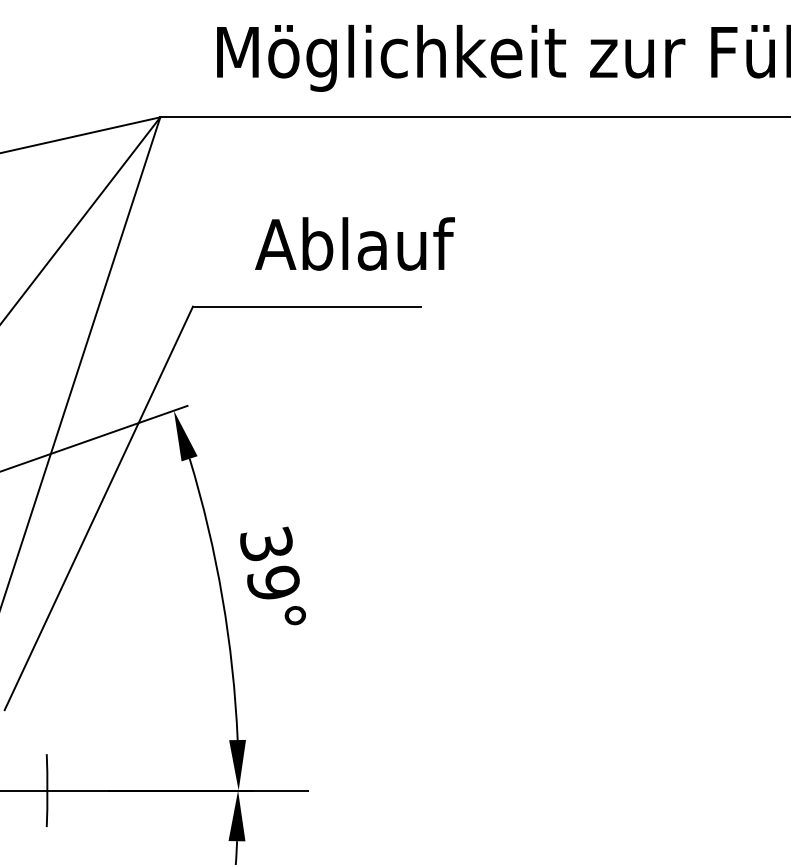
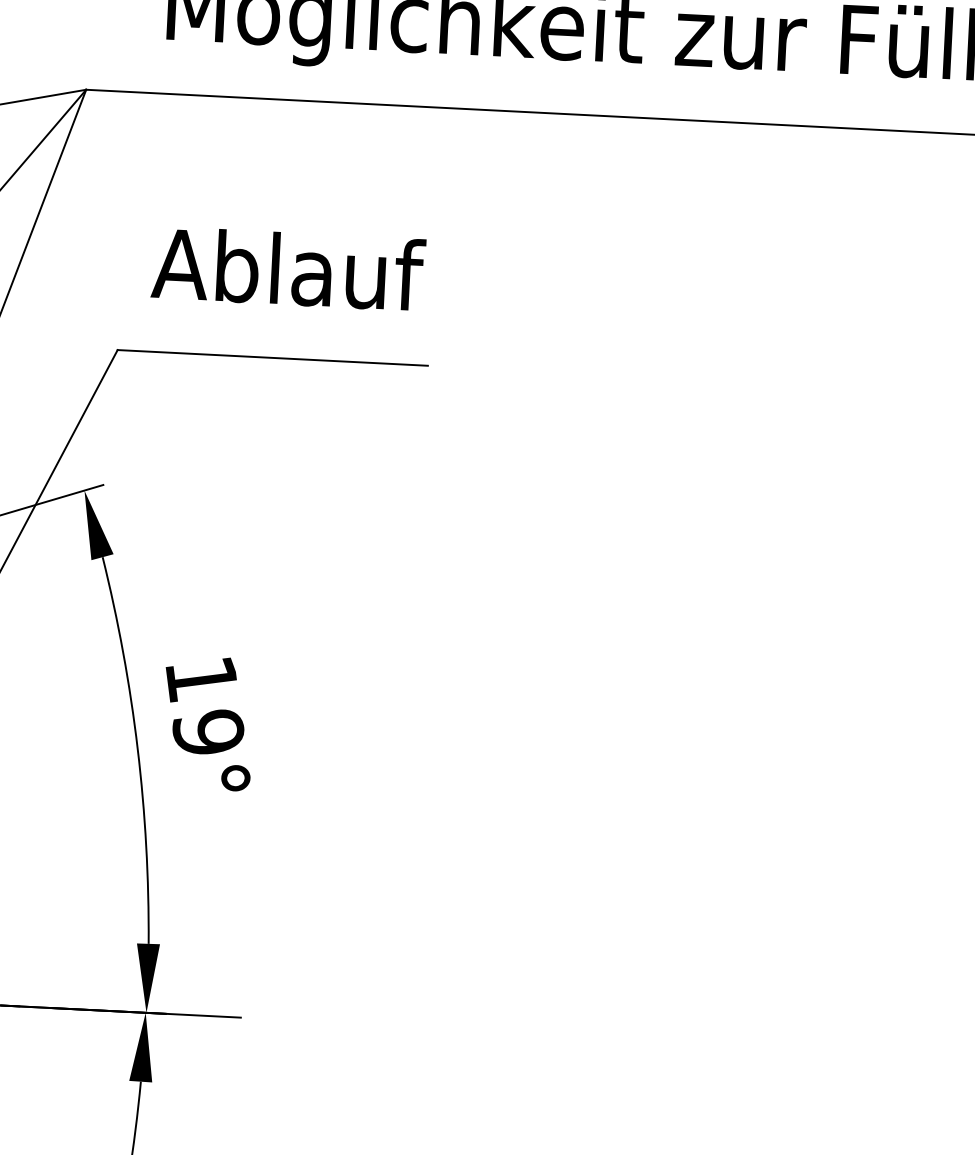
text: (354, 243) -> (287, 268), moved
text: (266, 544) -> (201, 679), 39° -> 19°

